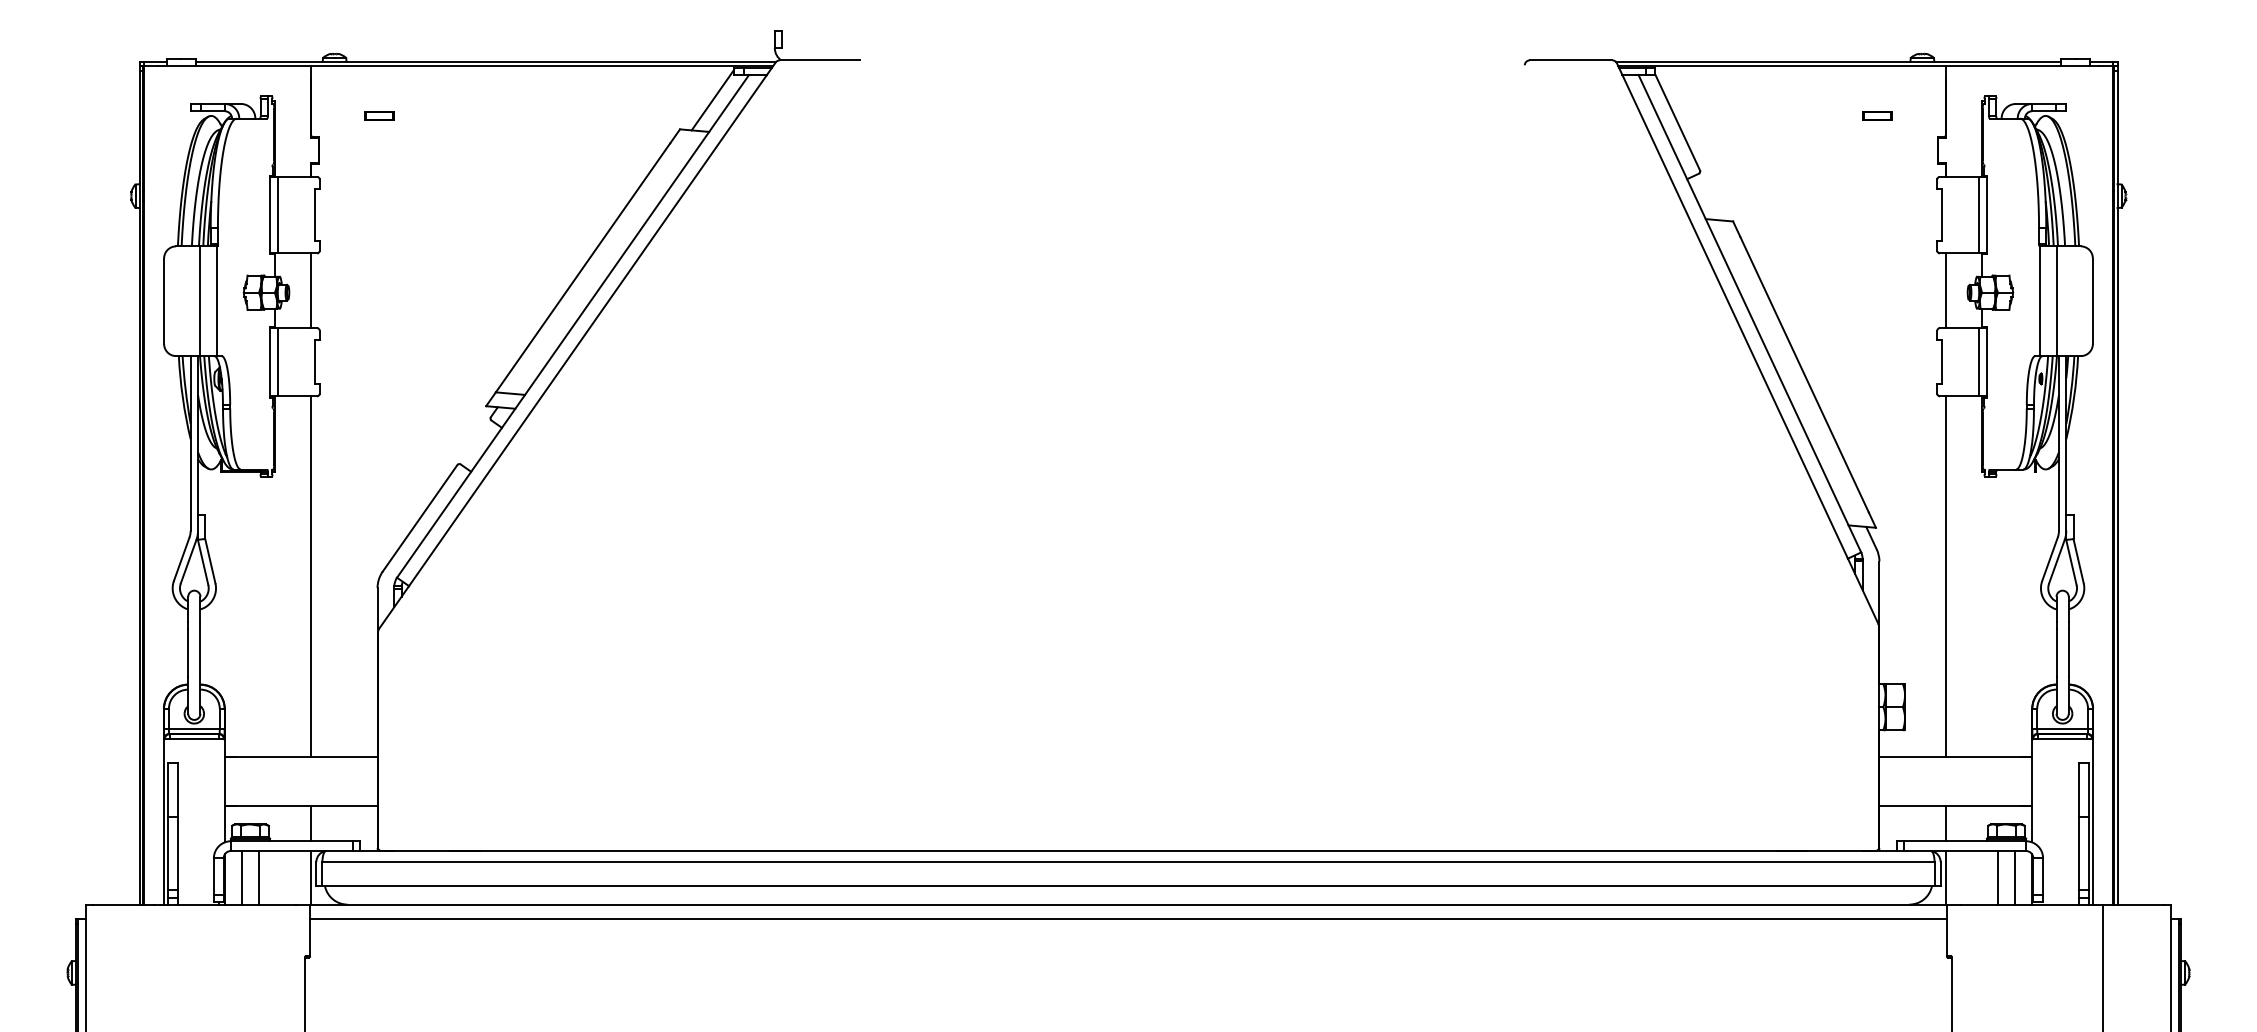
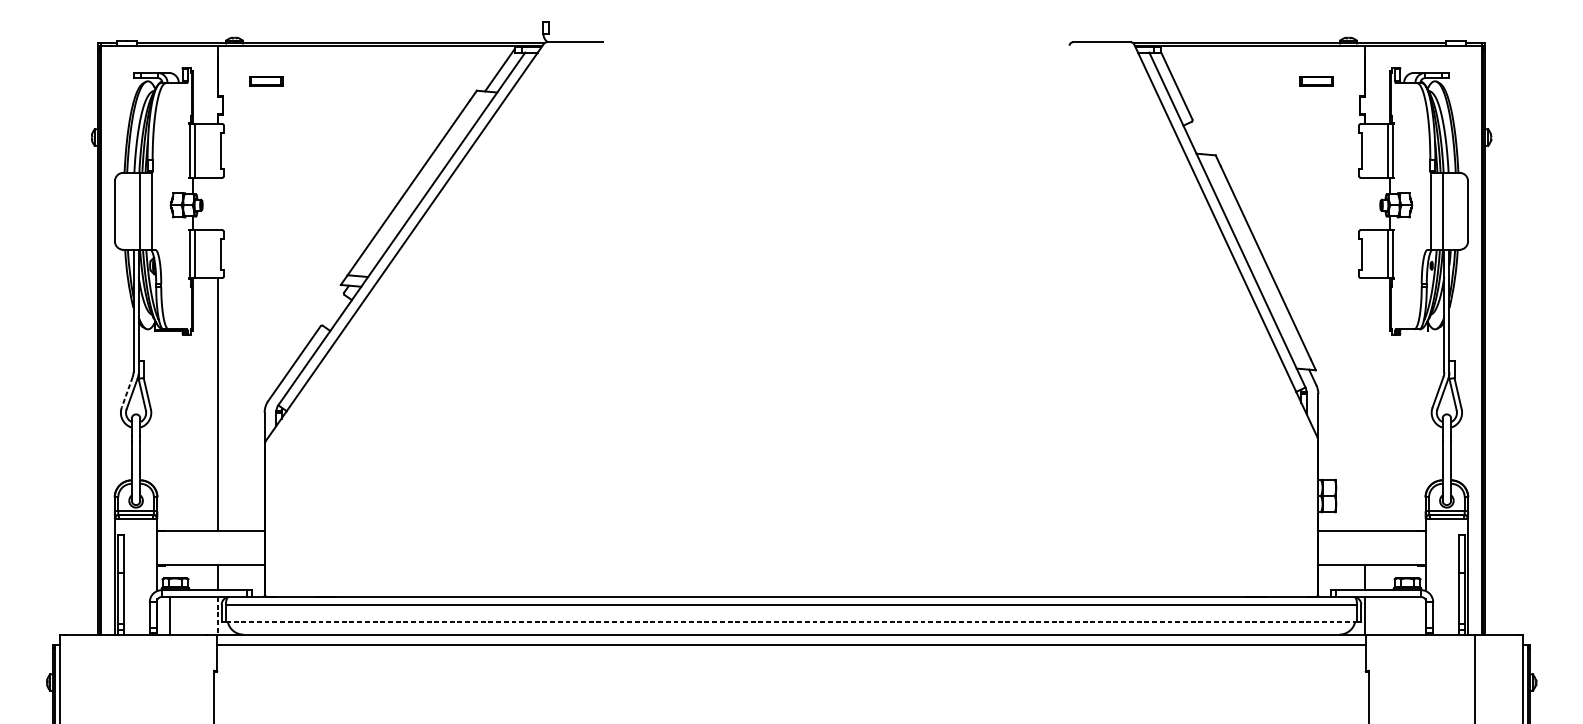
part: (379, 115) -> (266, 81), size x1.6
part: (1877, 115) -> (1316, 81), size x1.6
line: (311, 290) -> (218, 203), removed
line: (1945, 290) -> (1364, 203), removed
line: (181, 559) -> (127, 392), solid -> dashed
line: (1945, 576) -> (1364, 404), removed
line: (258, 877) -> (181, 615), removed
line: (311, 877) -> (218, 615), solid -> dashed
line: (1998, 877) -> (1401, 615), removed
line: (2014, 877) -> (1413, 615), removed
line: (1129, 886) -> (792, 621), solid -> dashed

